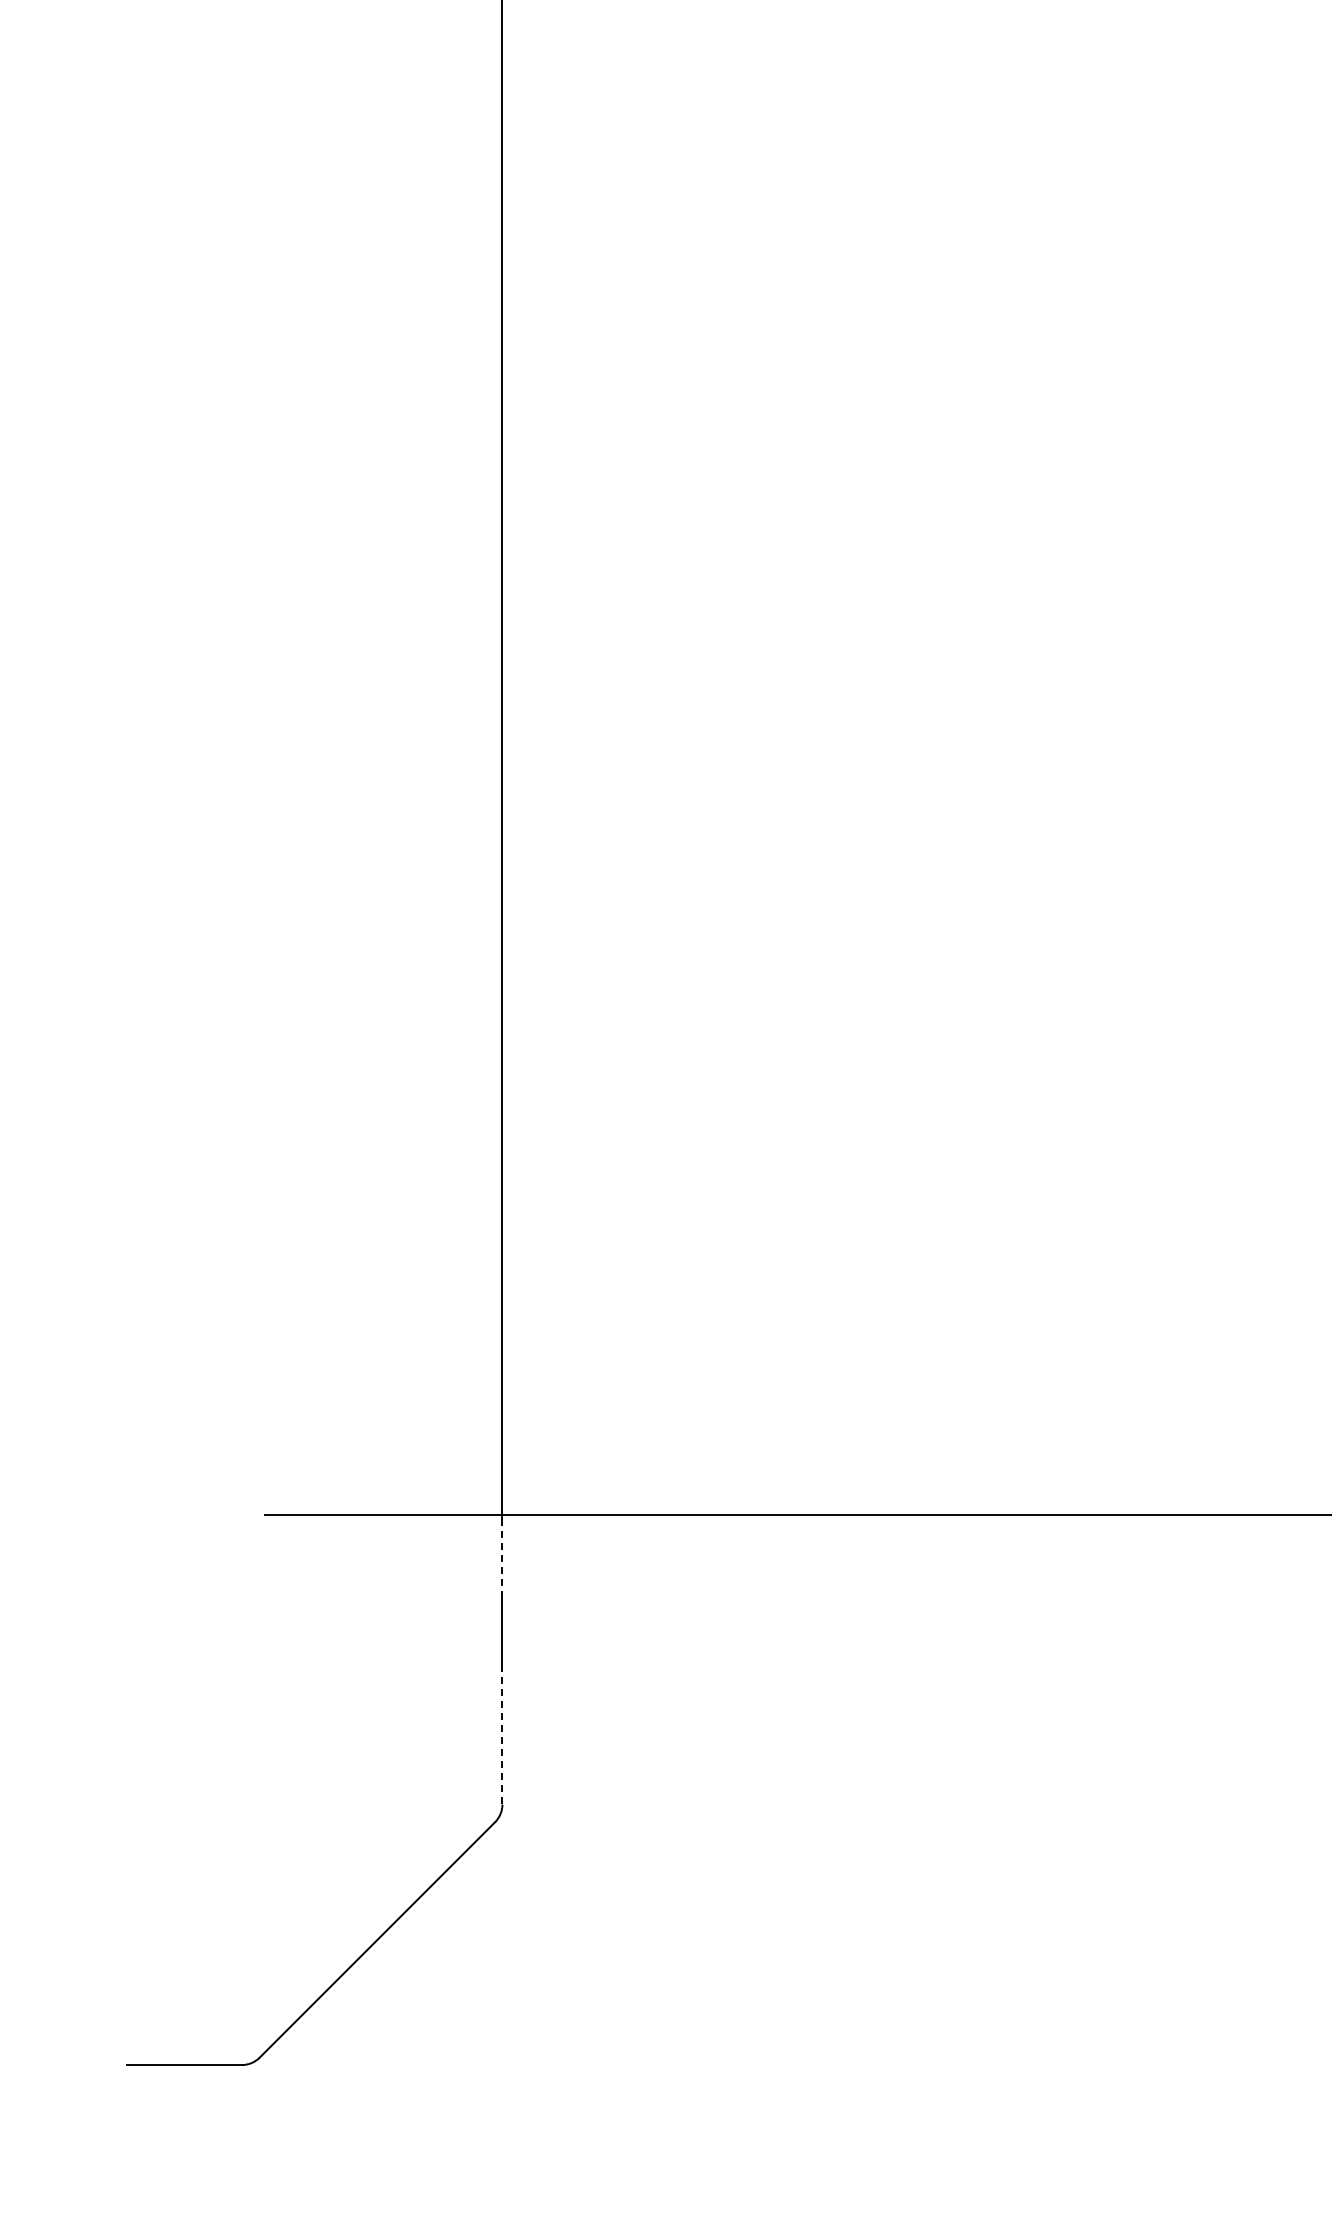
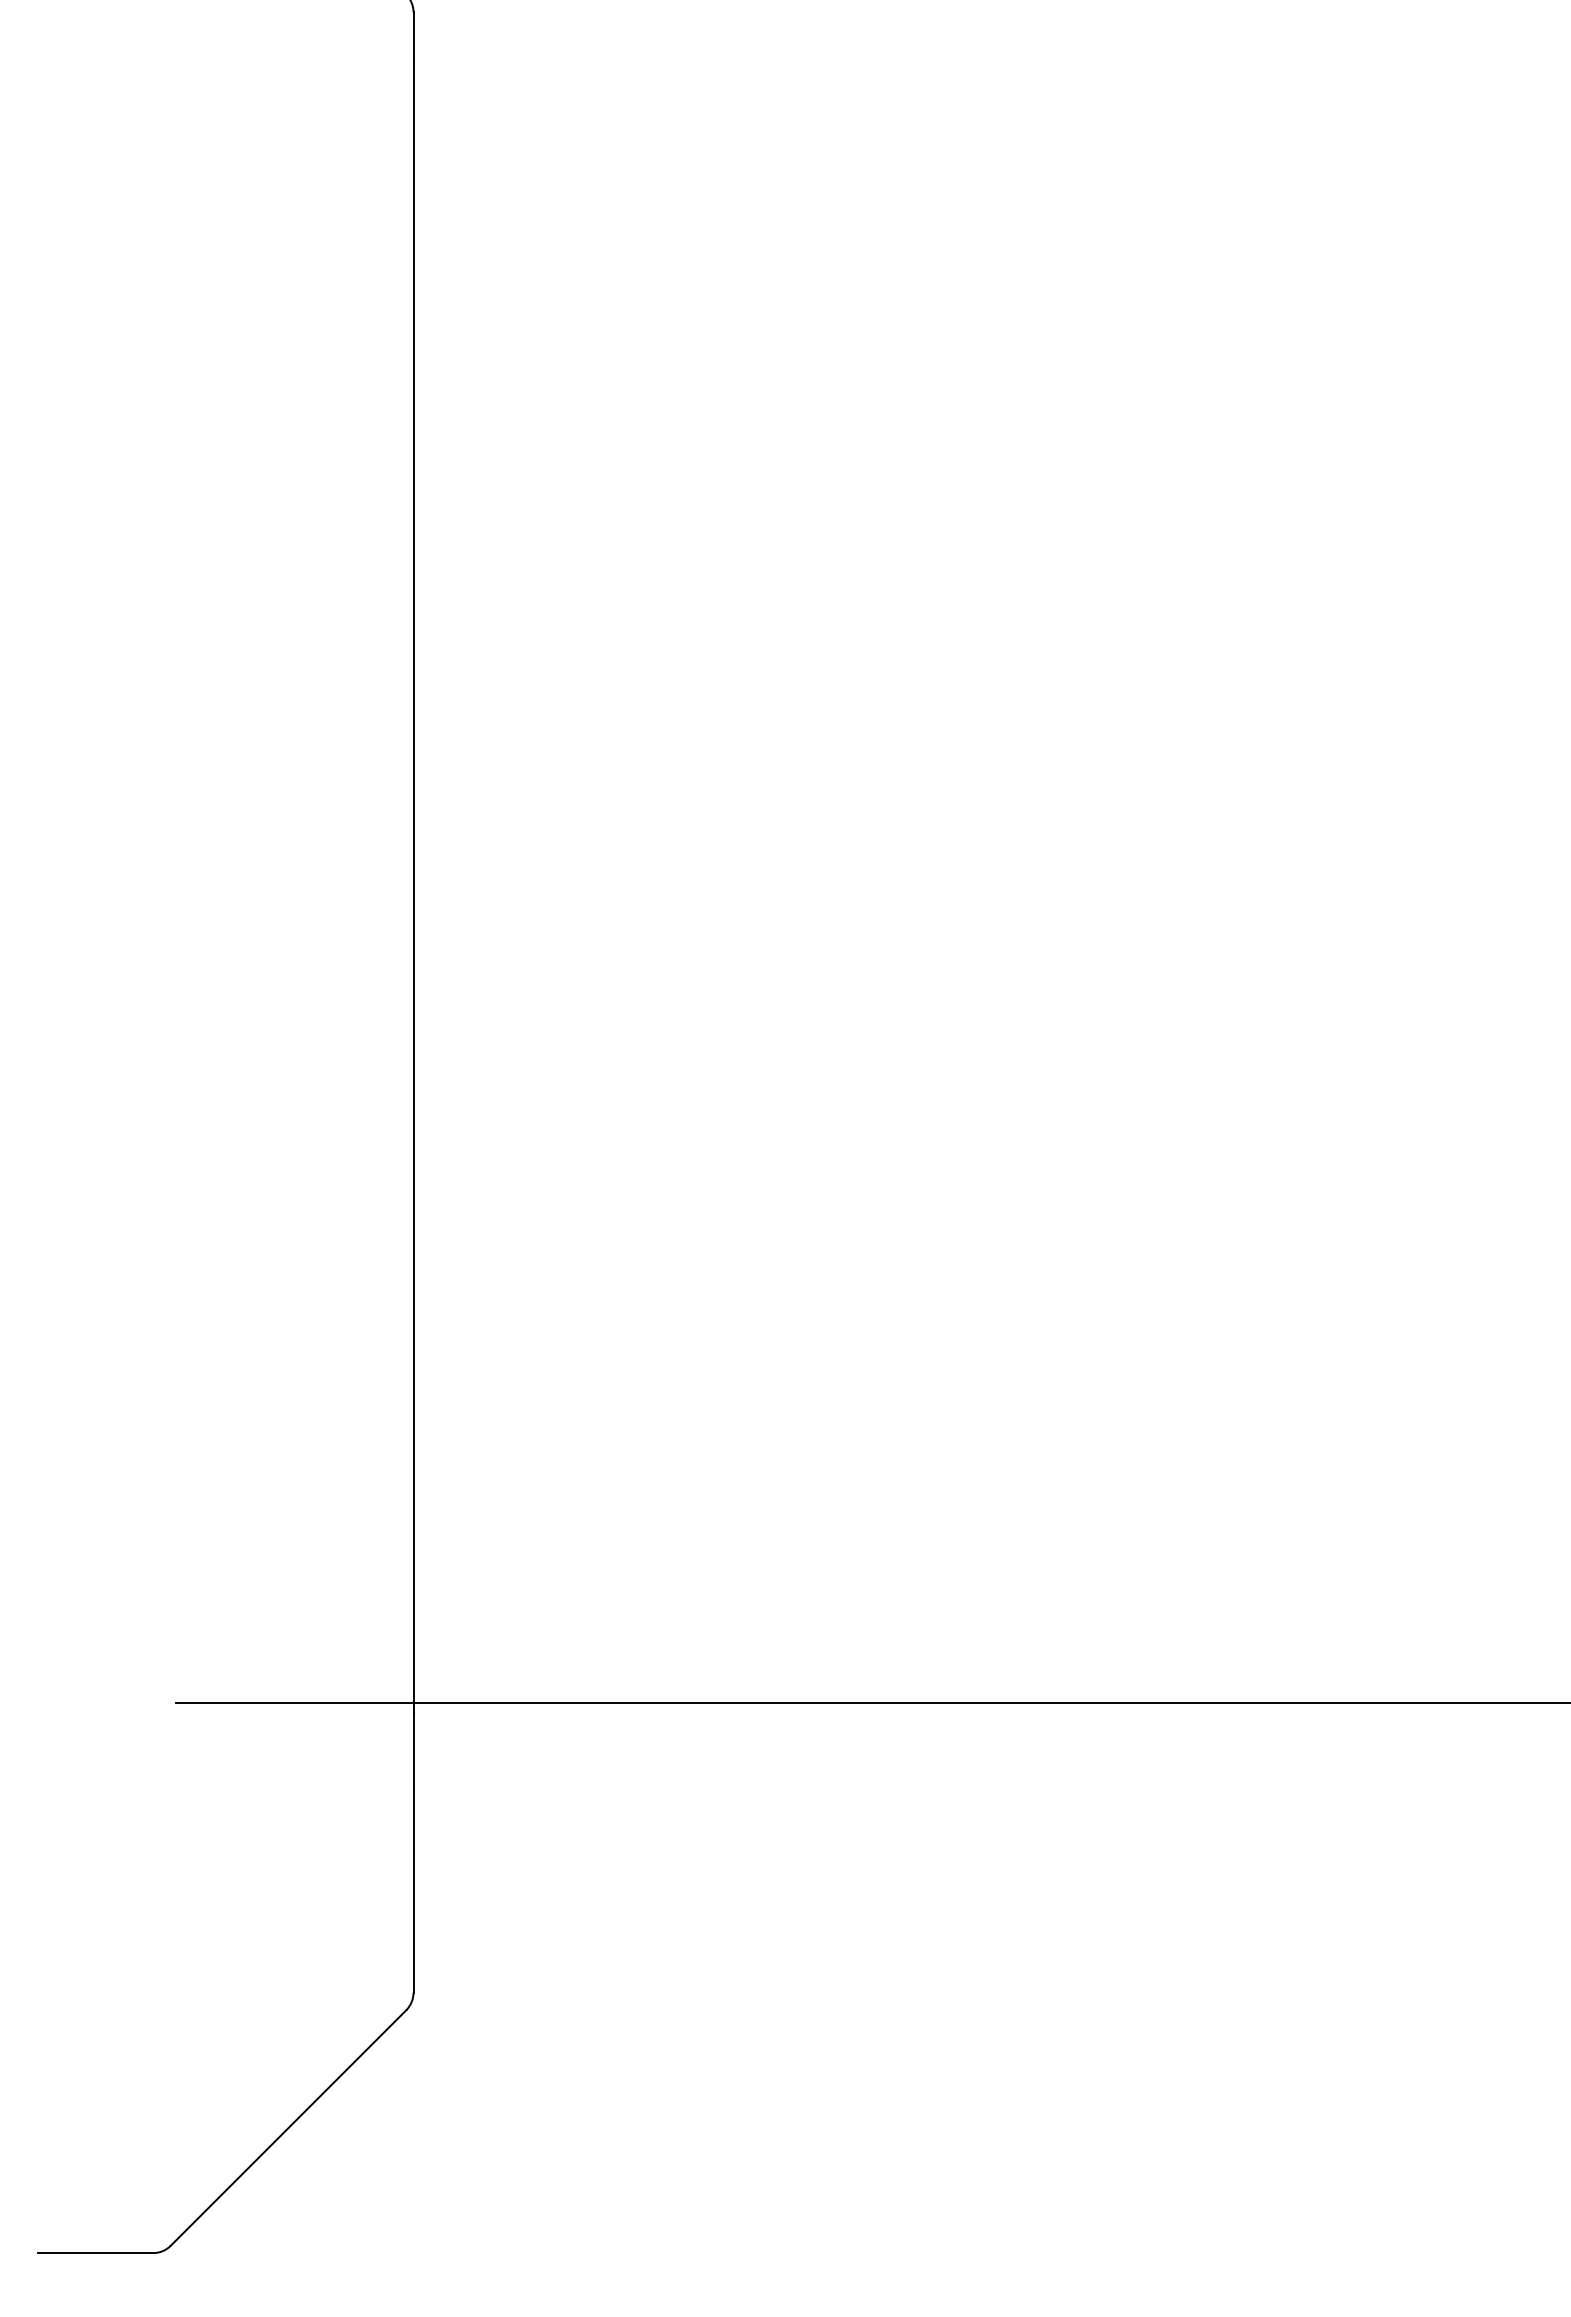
line: (502, 1561) -> (413, 1749), dashed -> solid
line: (502, 1734) -> (413, 1922), dashed -> solid

